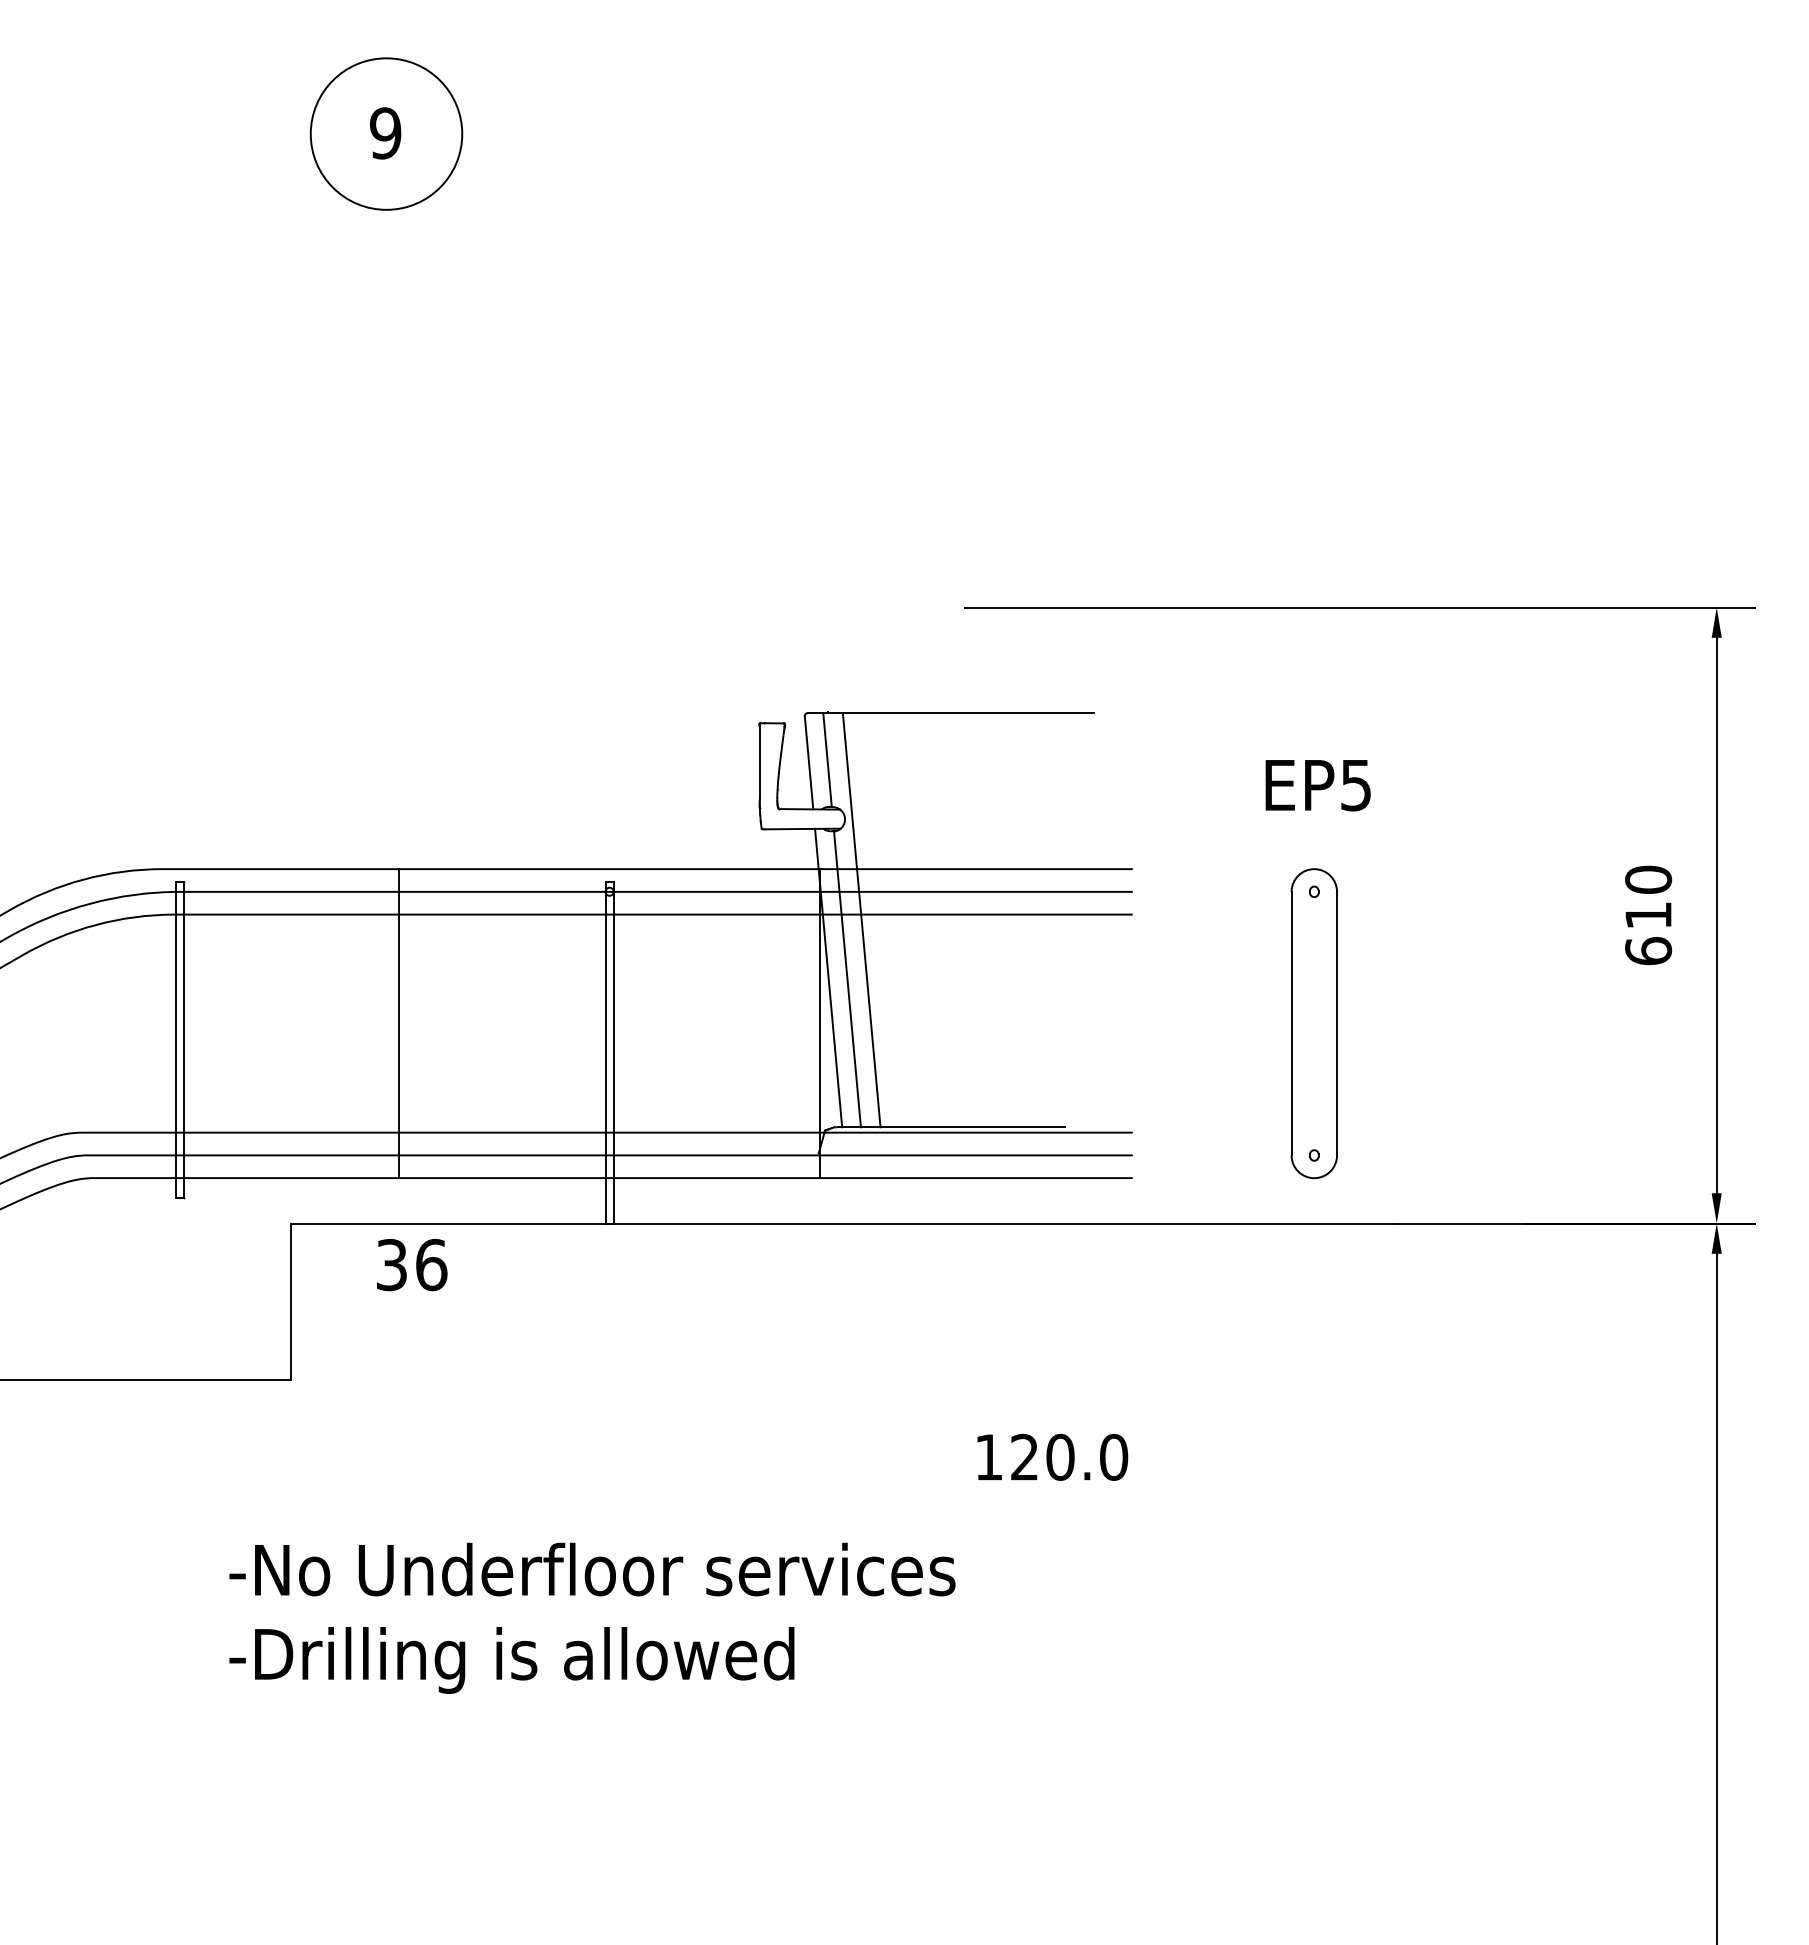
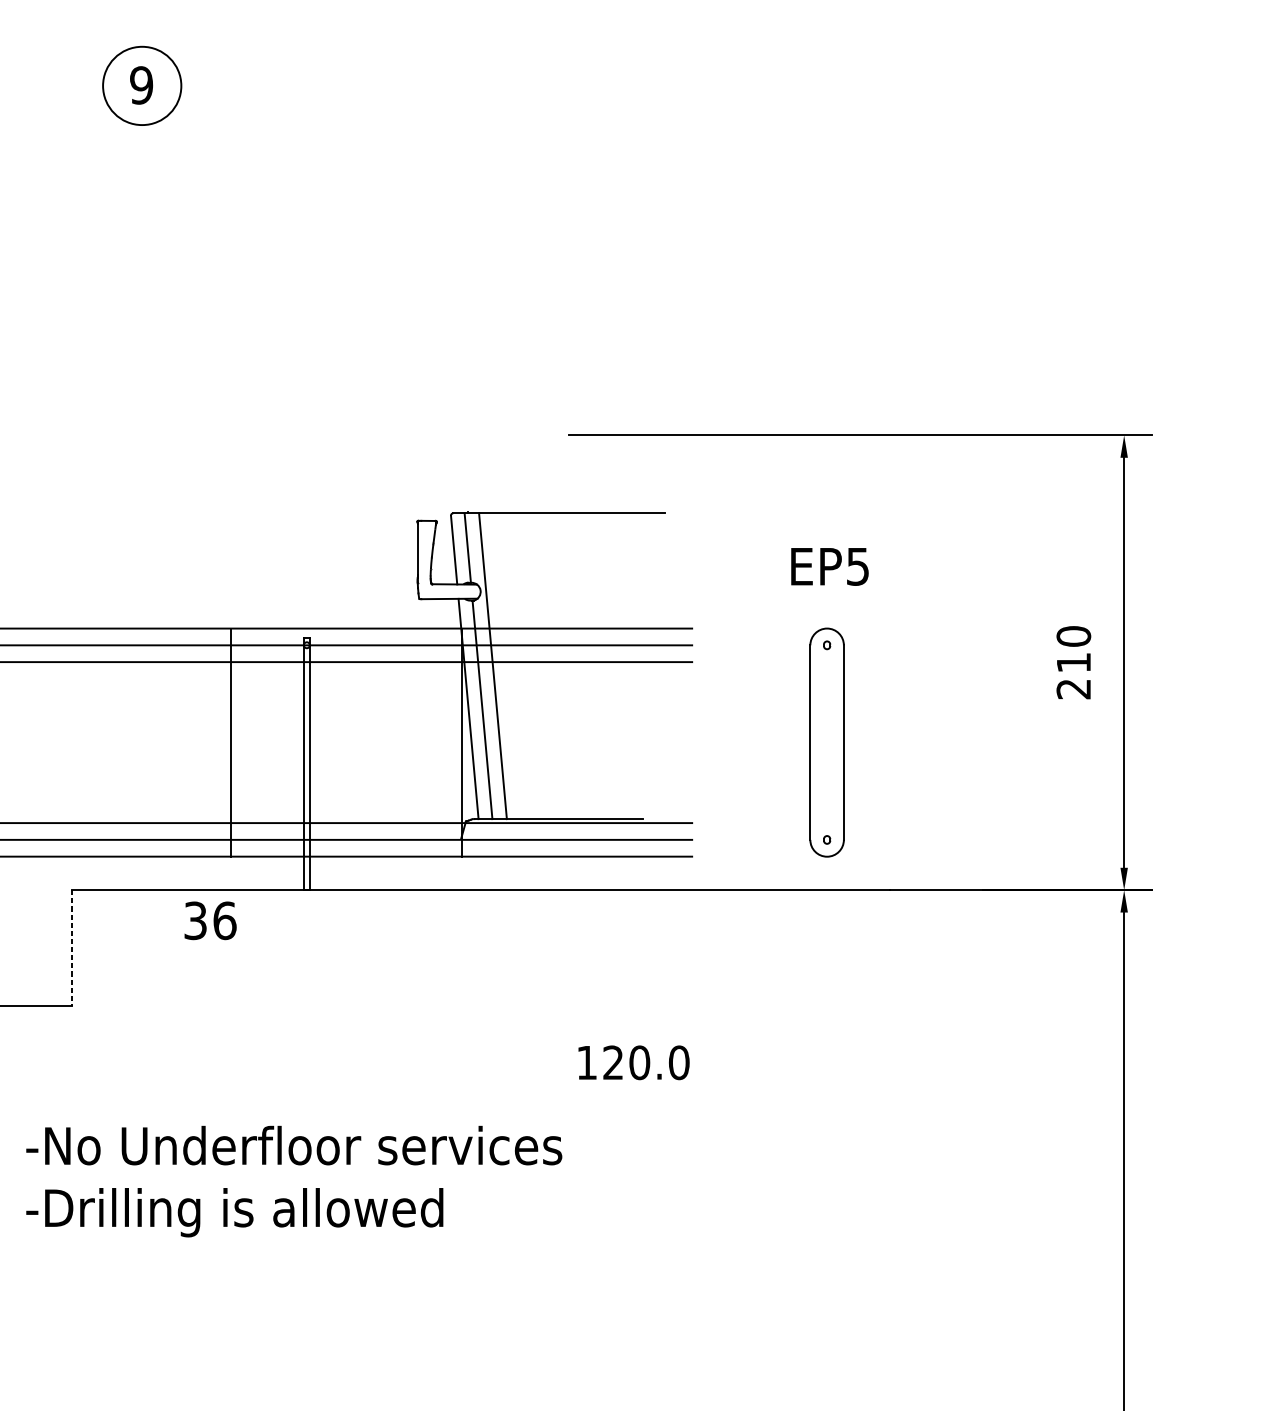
circle: (386, 133) -> (142, 85), size x0.7
text: (1648, 951) -> (1073, 689), 610 -> 210
line: (399, 1023) -> (230, 742), moved
text: (412, 1265) -> (210, 921), moved
line: (290, 1302) -> (71, 948), solid -> dashed

